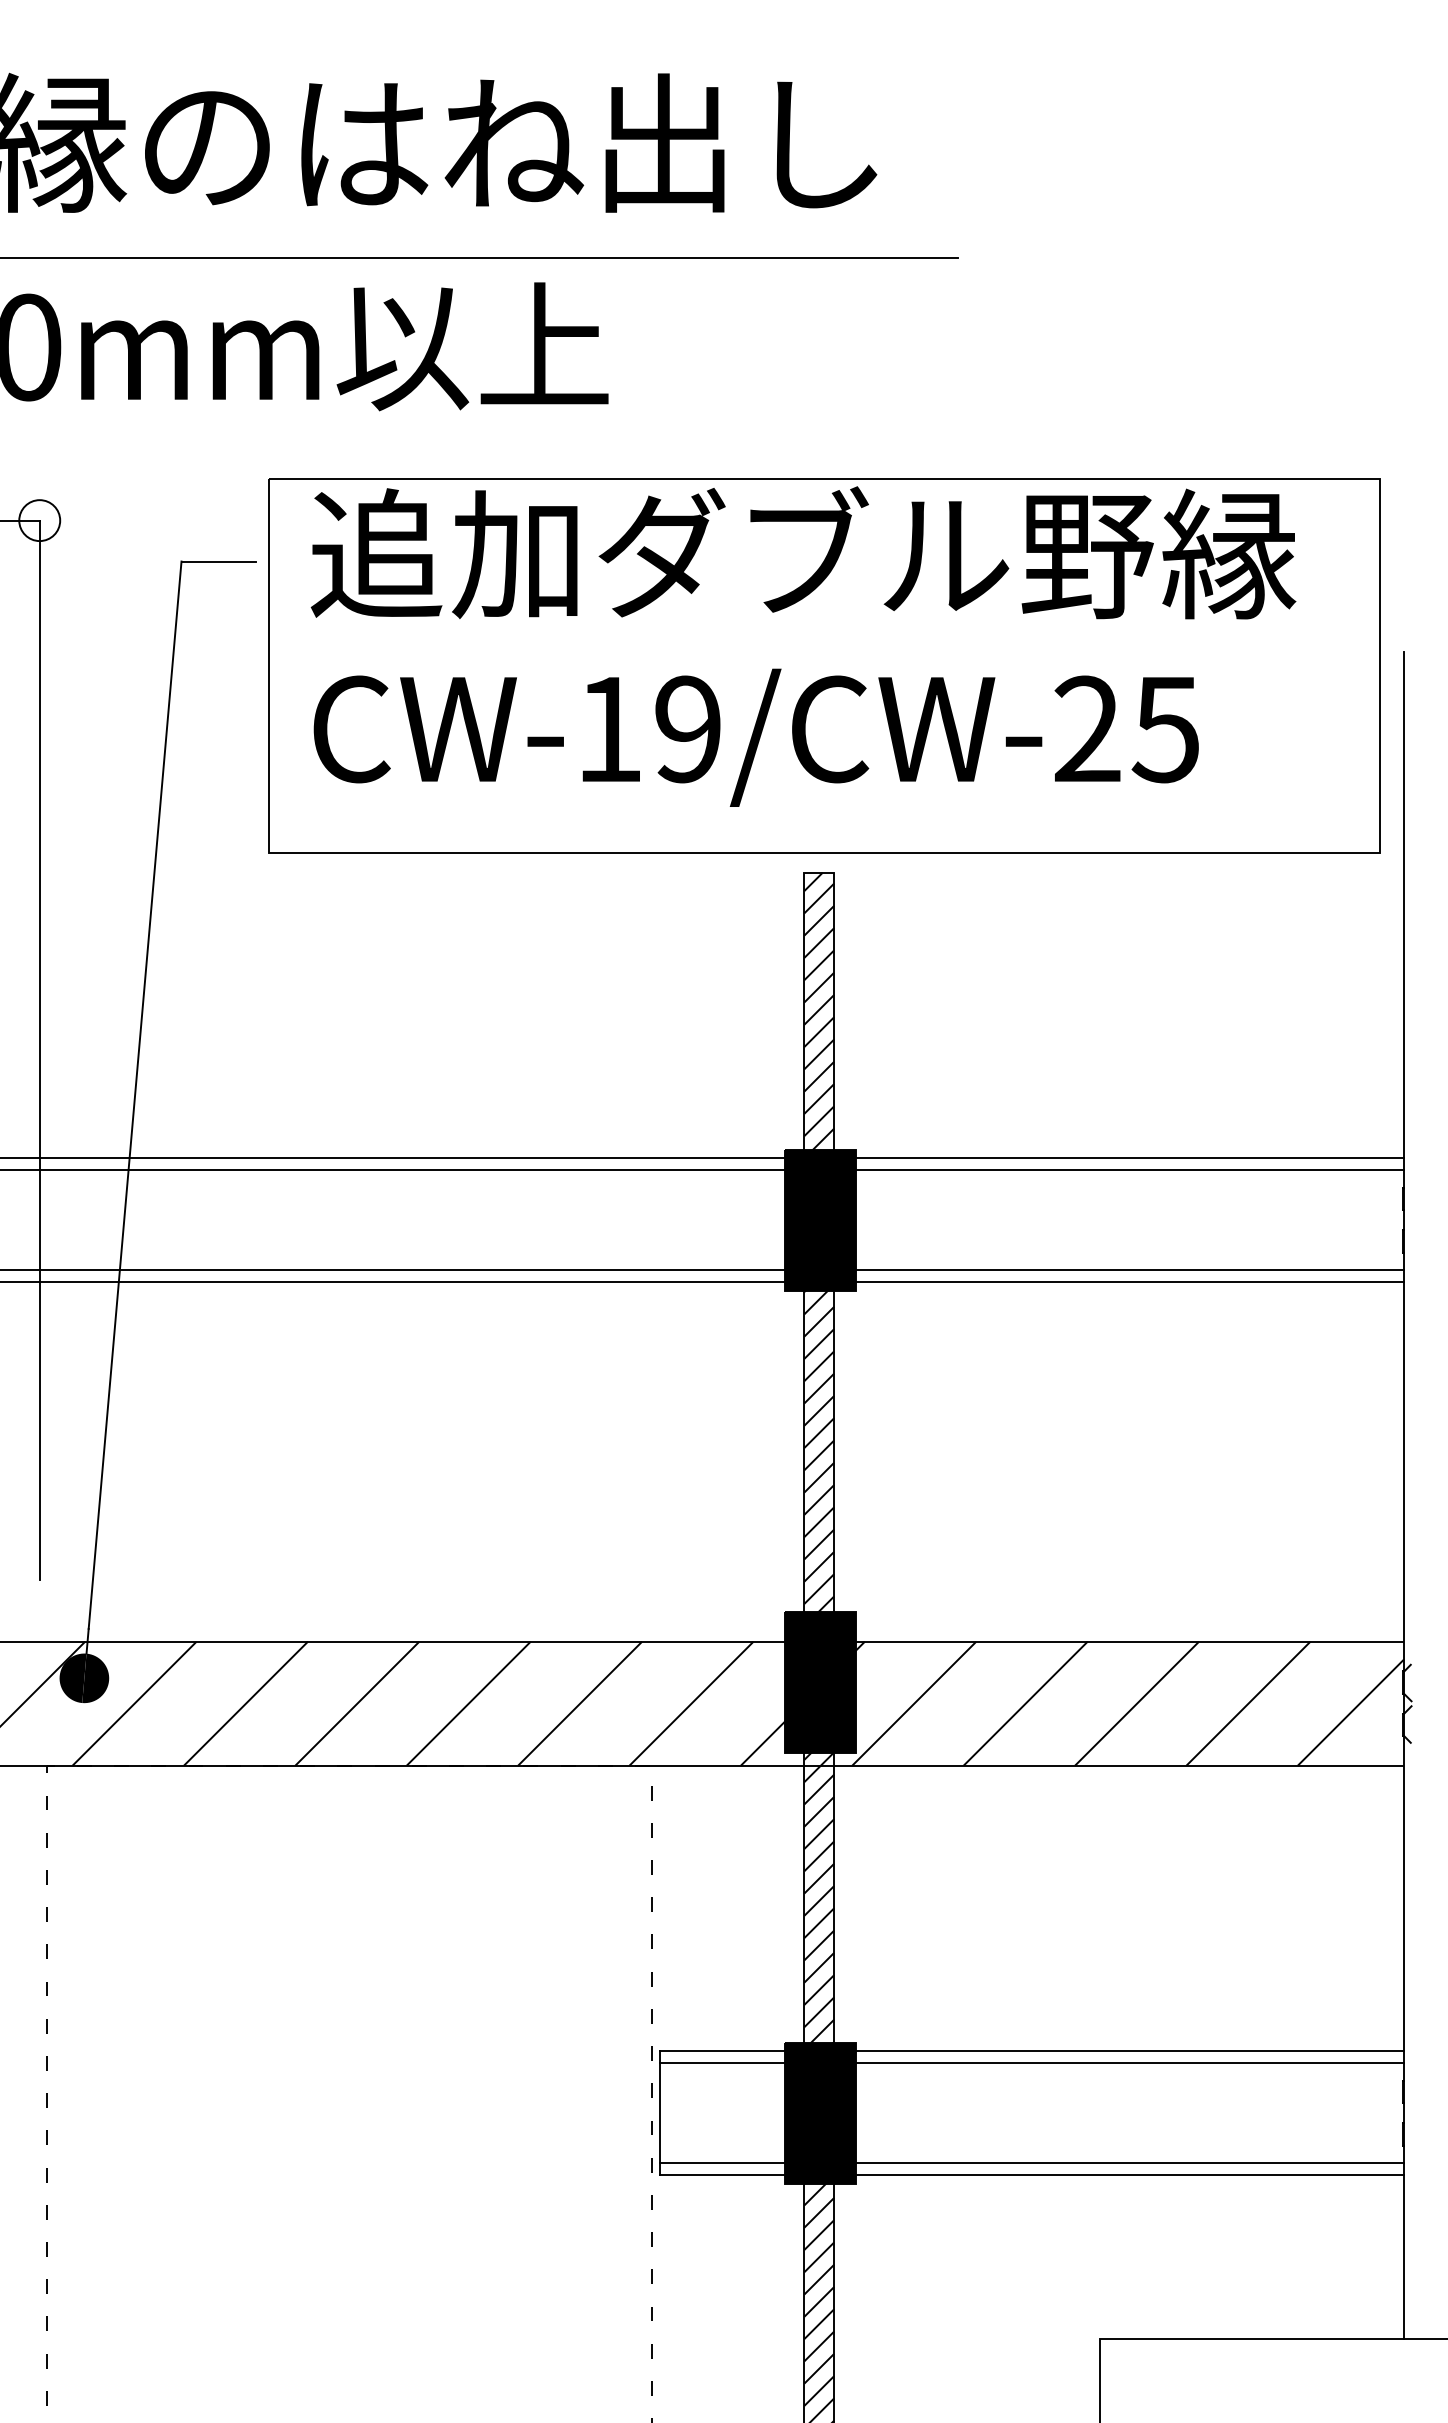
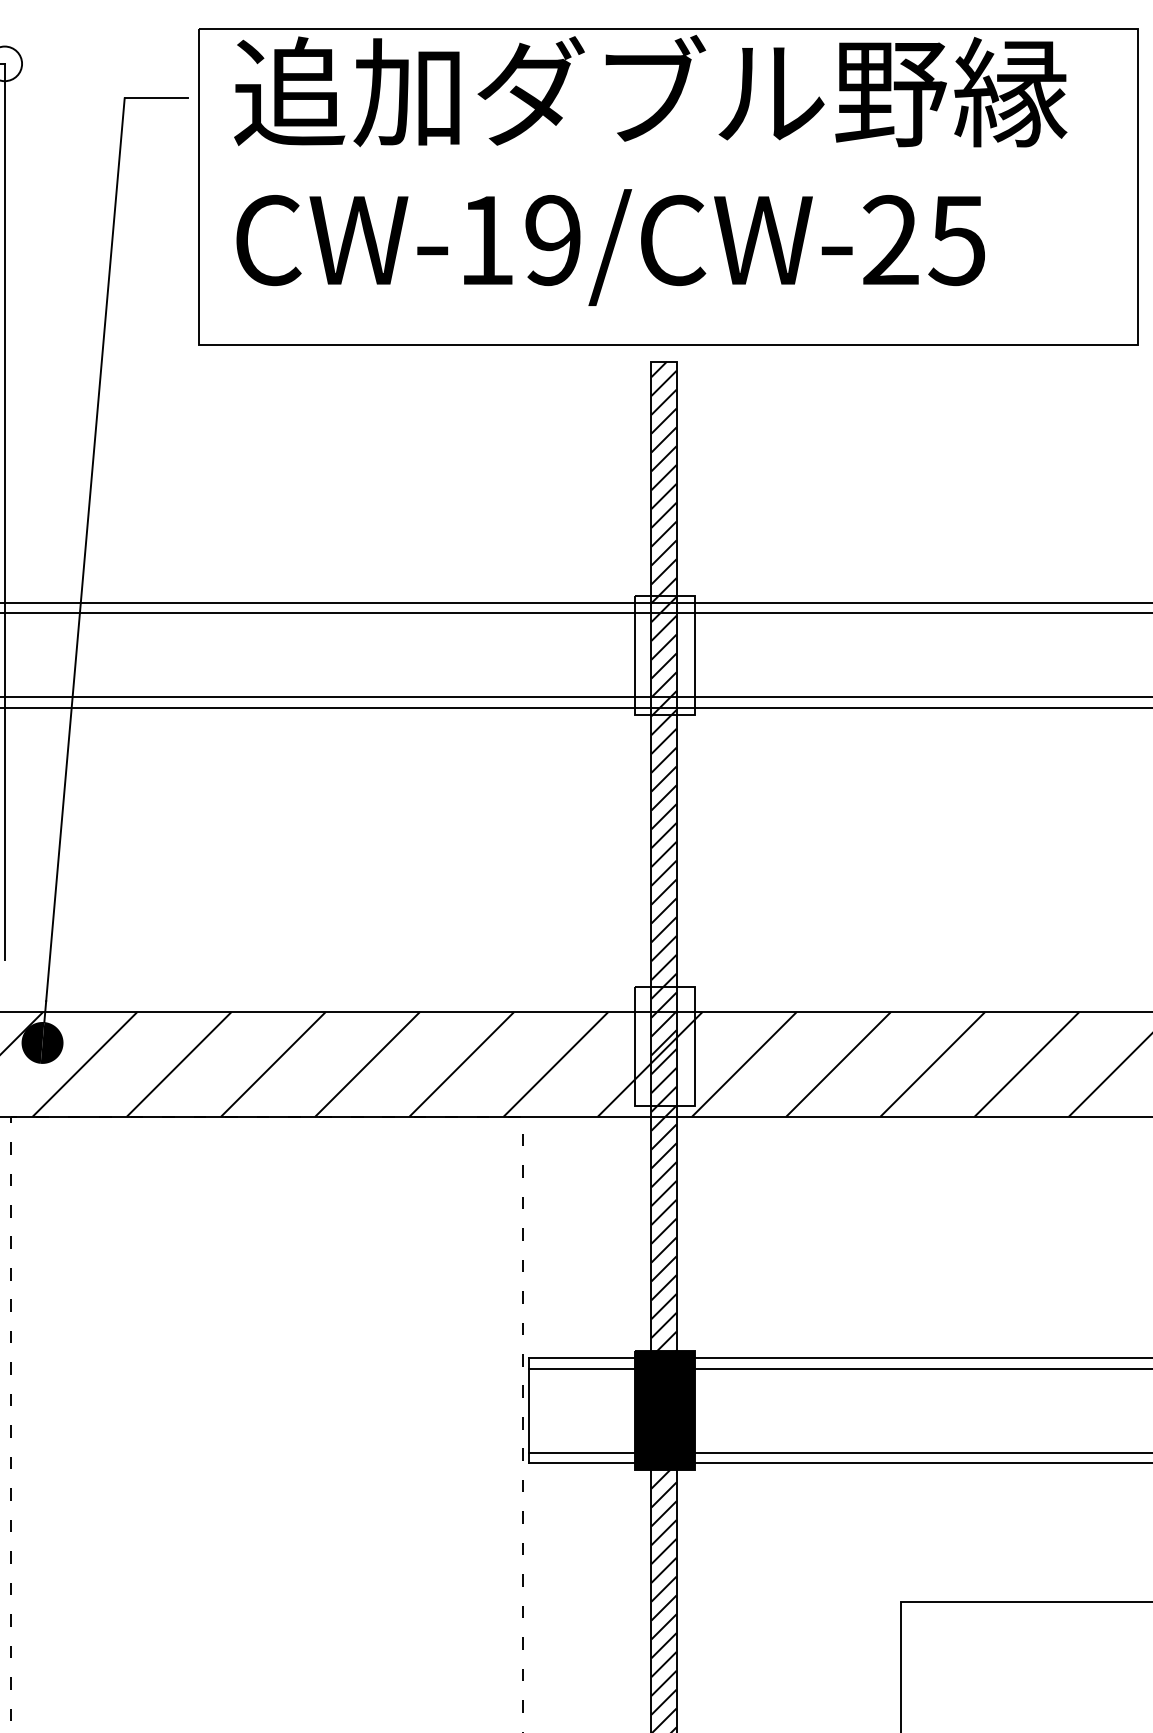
fill: (820, 1220) -> (665, 655), removed
fill: (820, 1682) -> (665, 1046), removed

